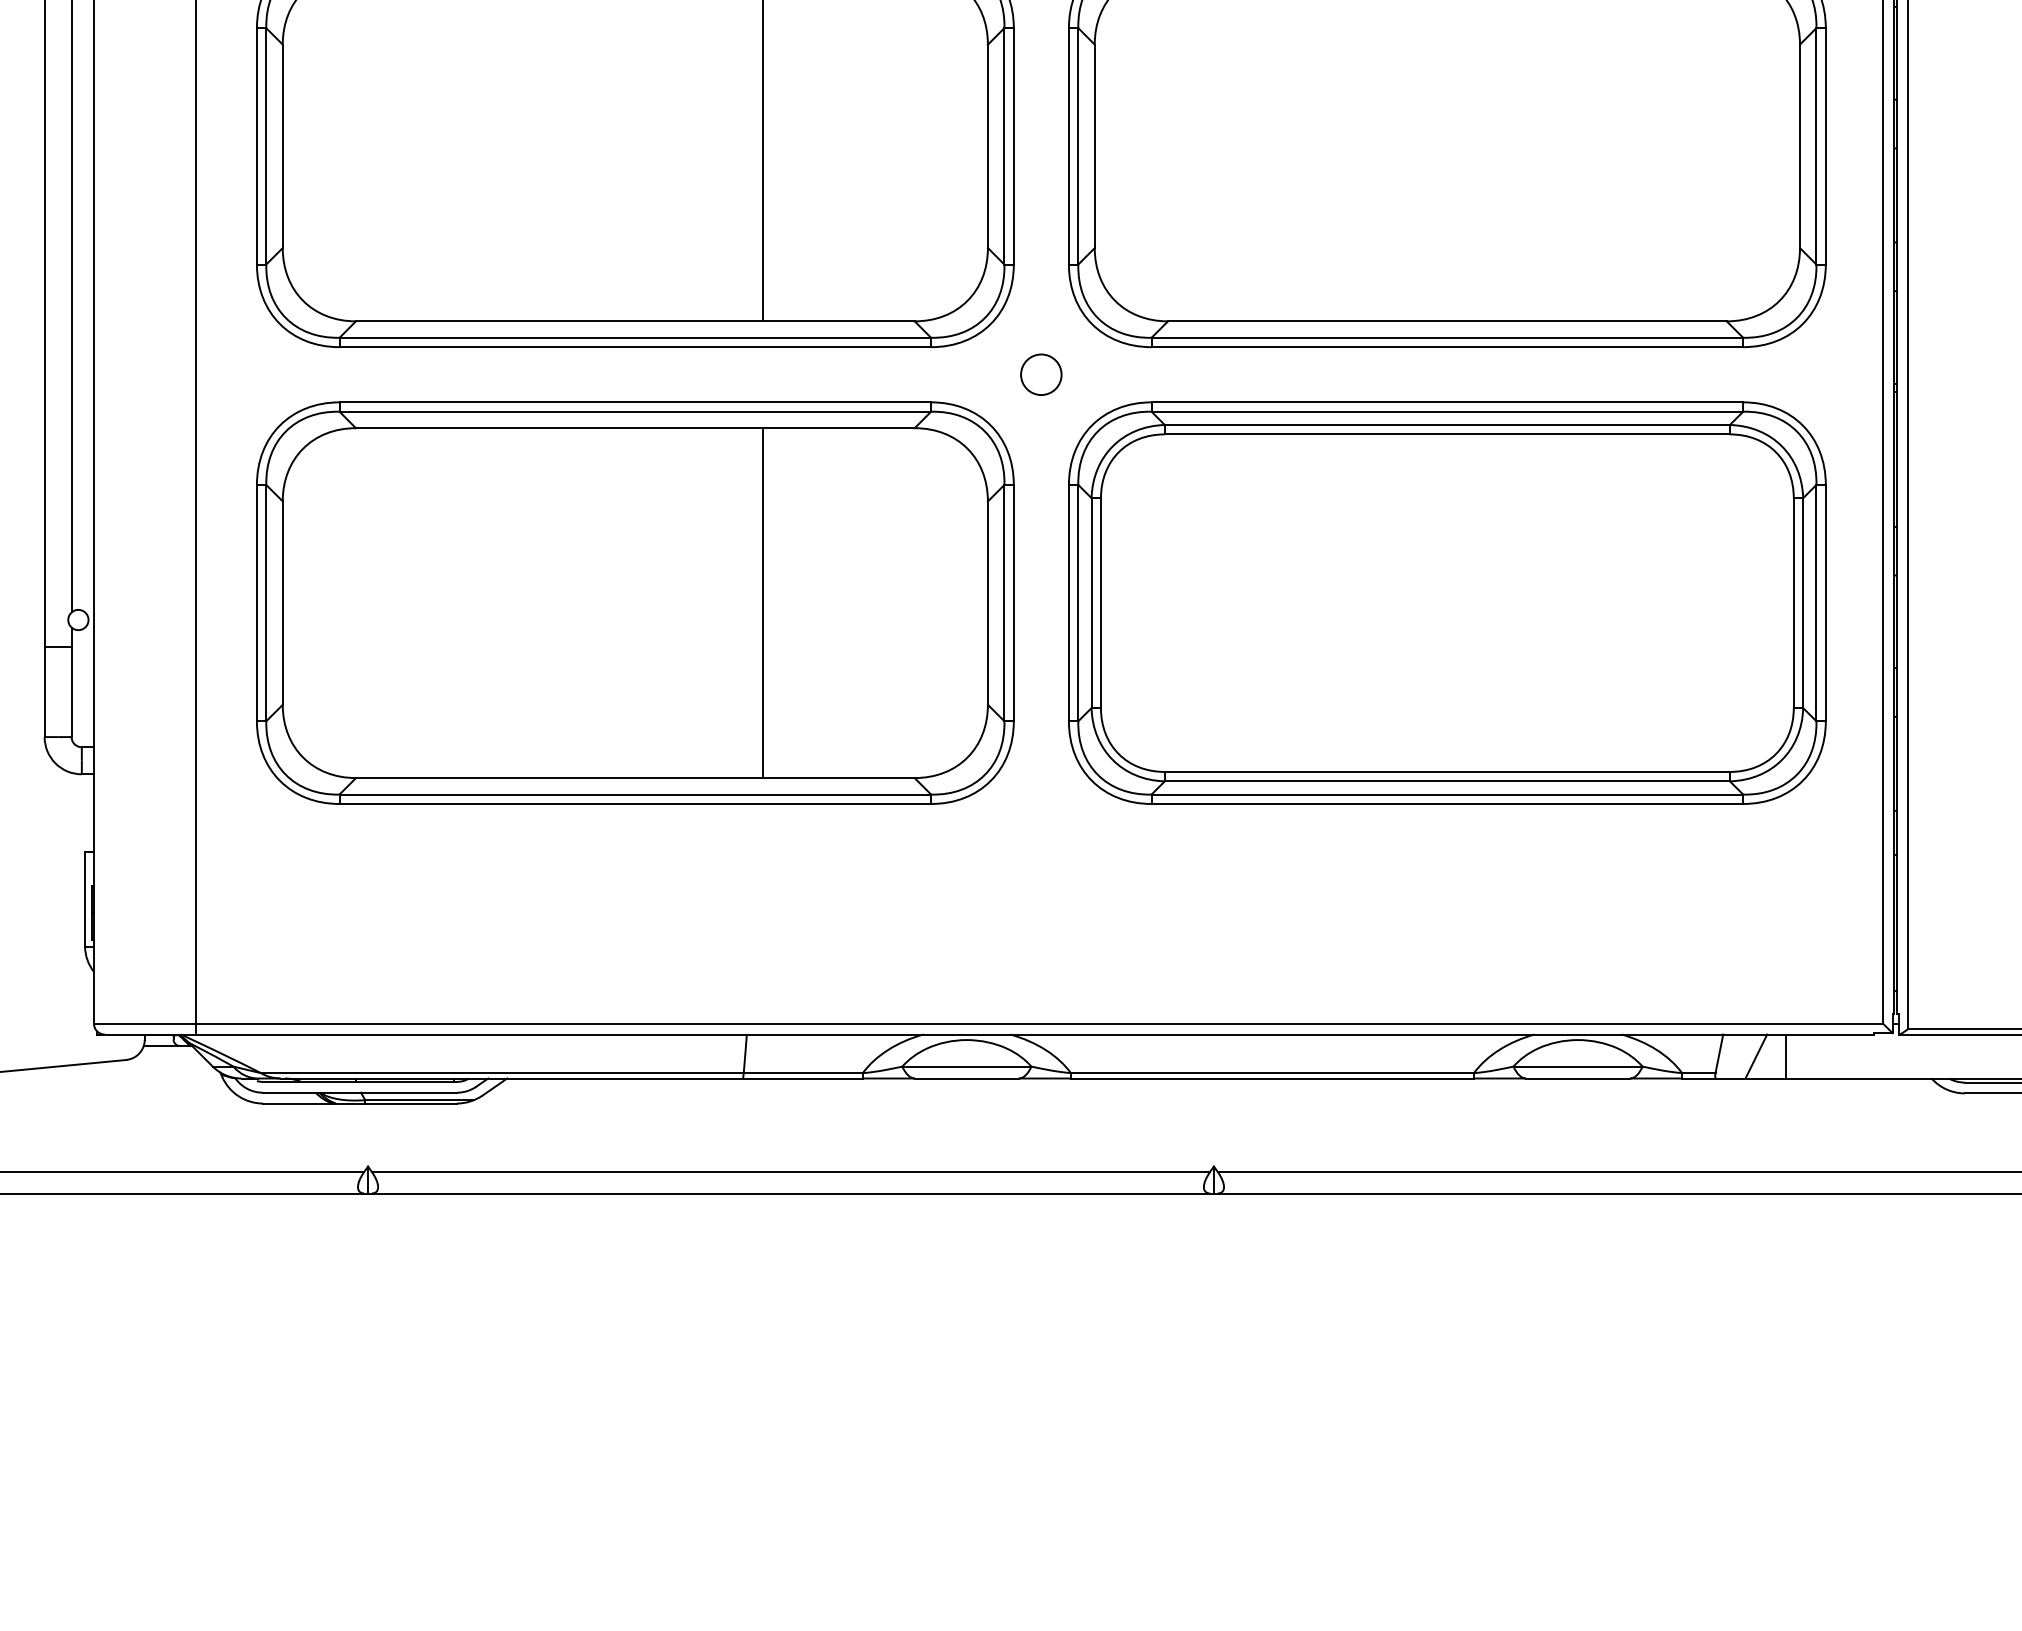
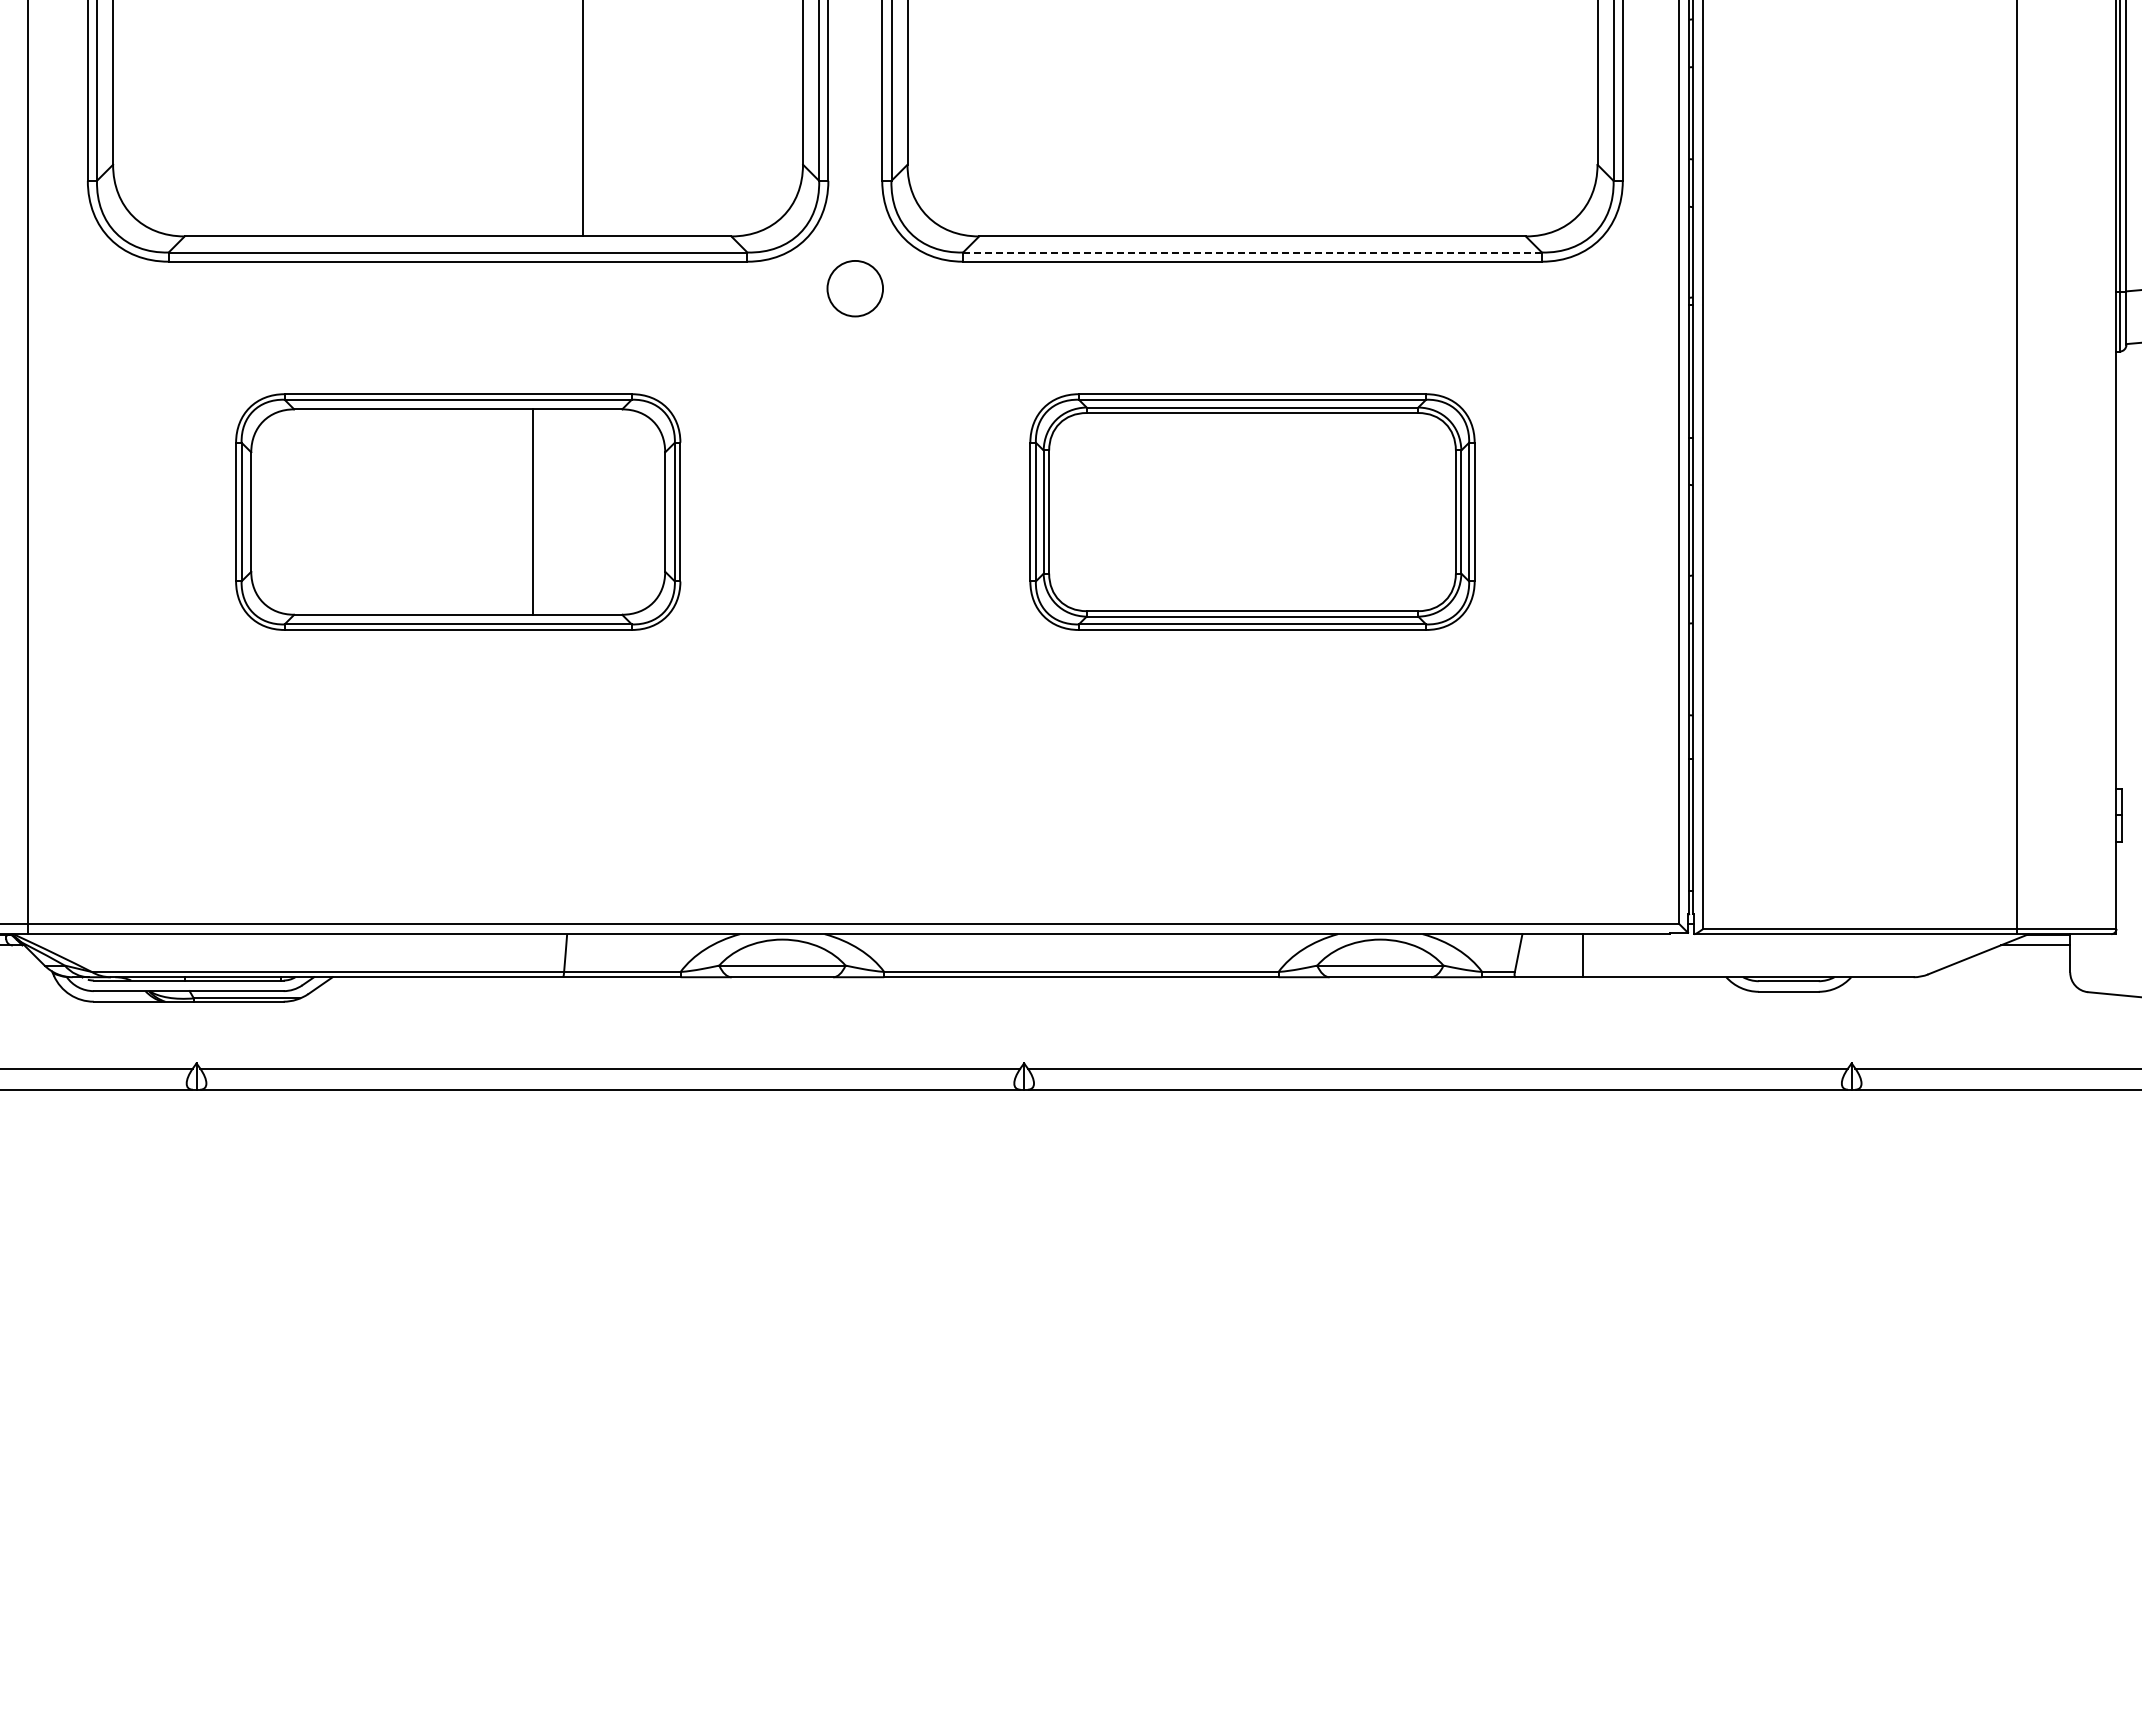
line: (1448, 337) -> (1253, 252), solid -> dashed
circle: (1041, 374) -> (855, 288), size x1.4
part: (635, 602) -> (458, 511), size x0.6
part: (1447, 602) -> (1252, 511), size x0.6
line: (1756, 1056) -> (1554, 955), removed

